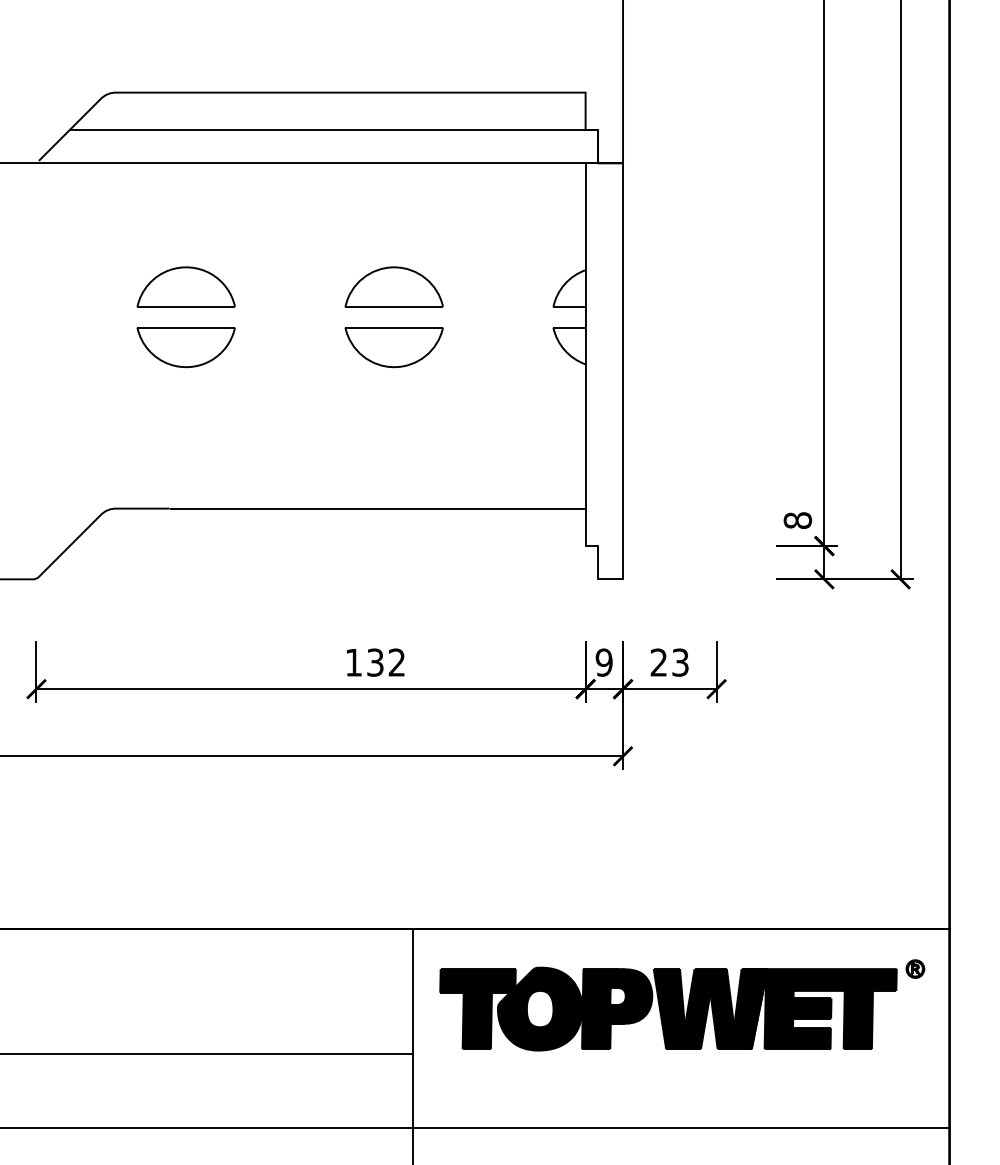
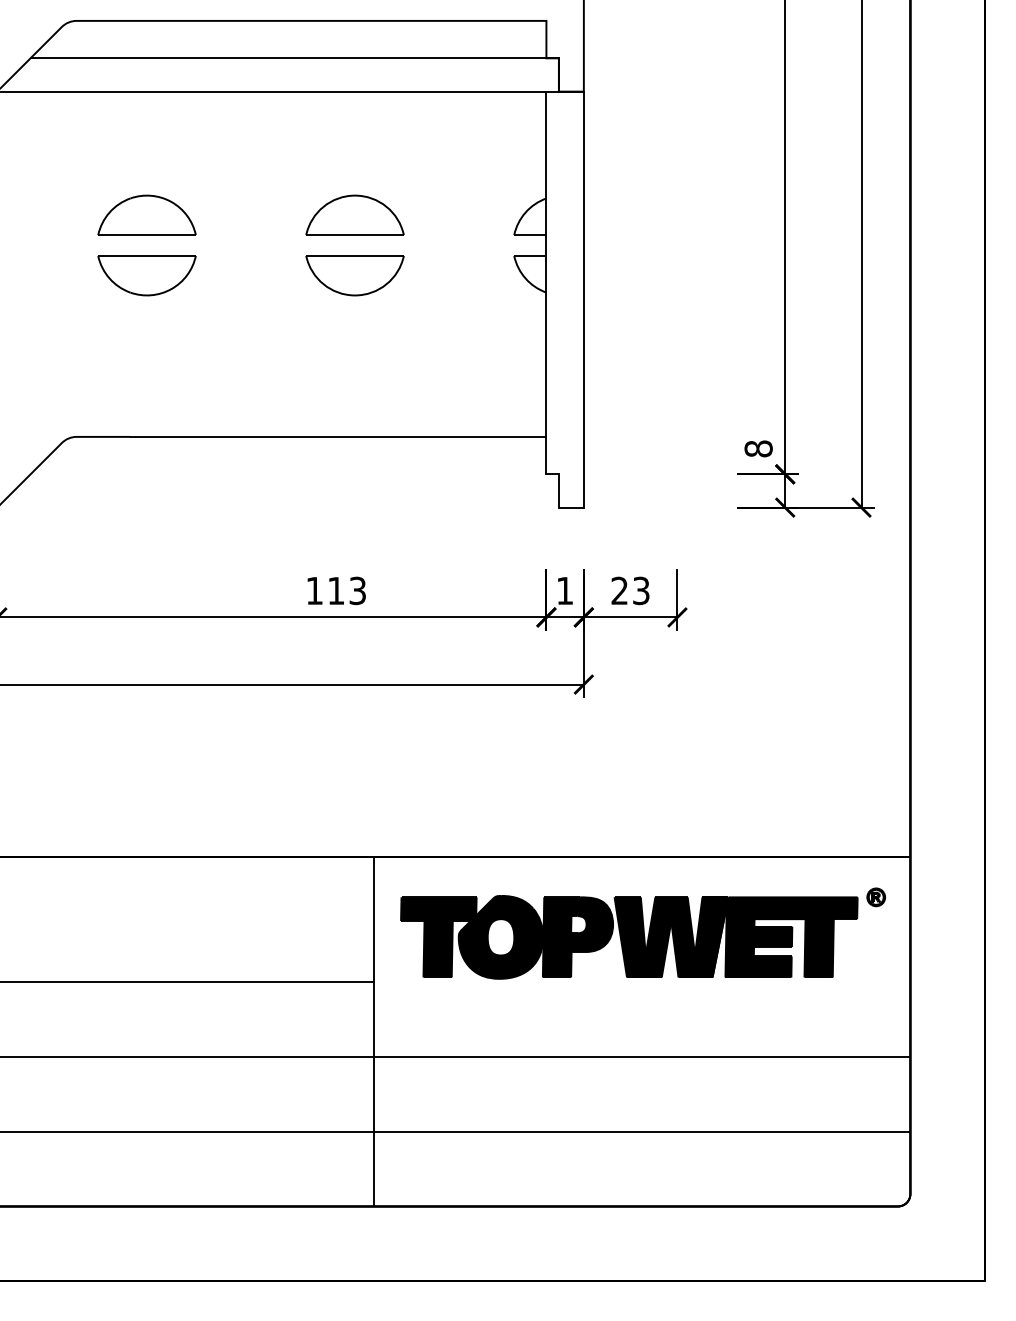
text: (385, 662) -> (346, 590), 132 -> 113
text: (603, 662) -> (564, 590), 9 -> 1

